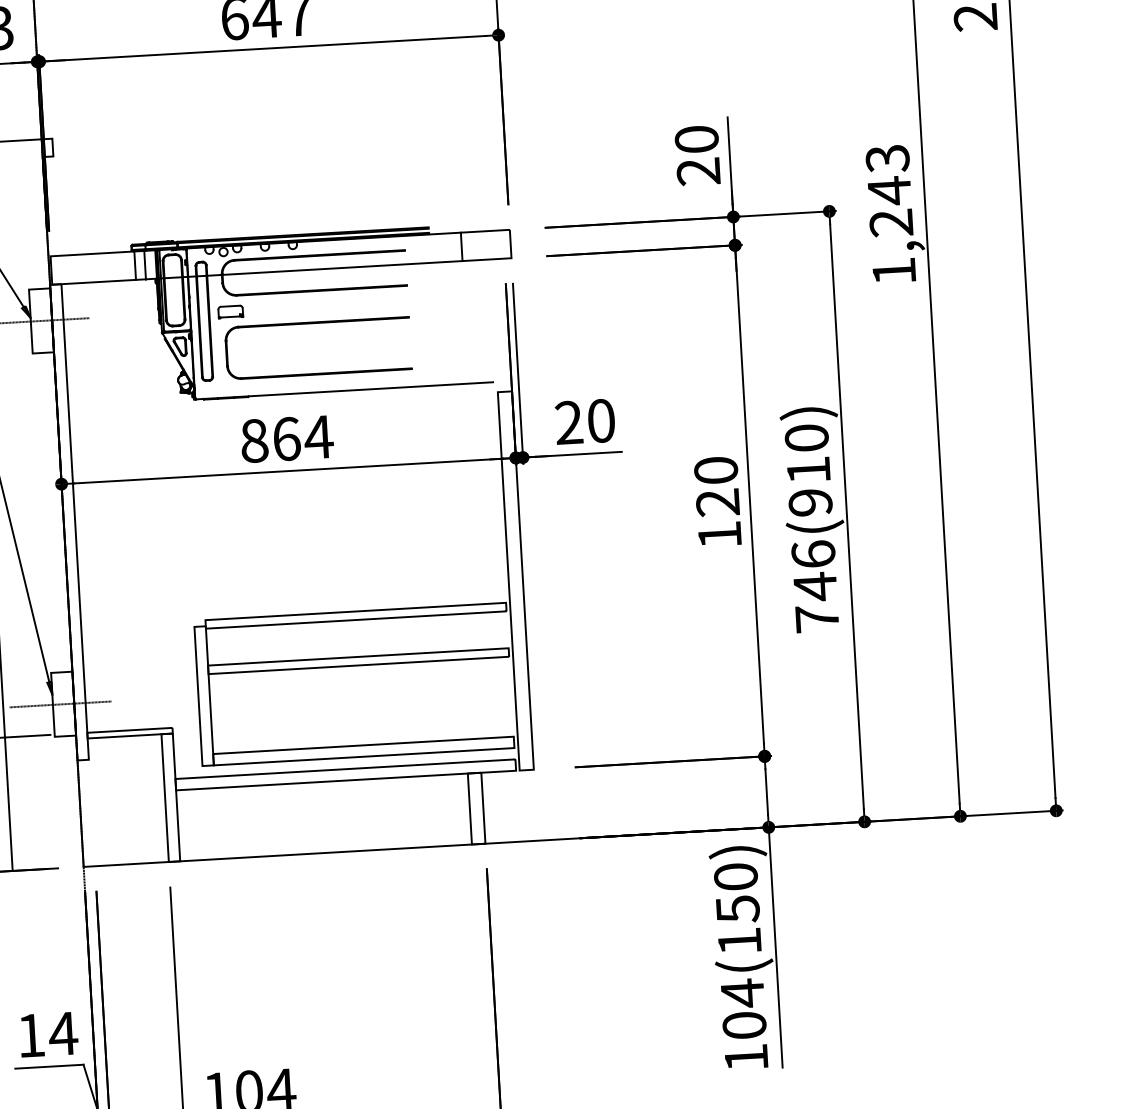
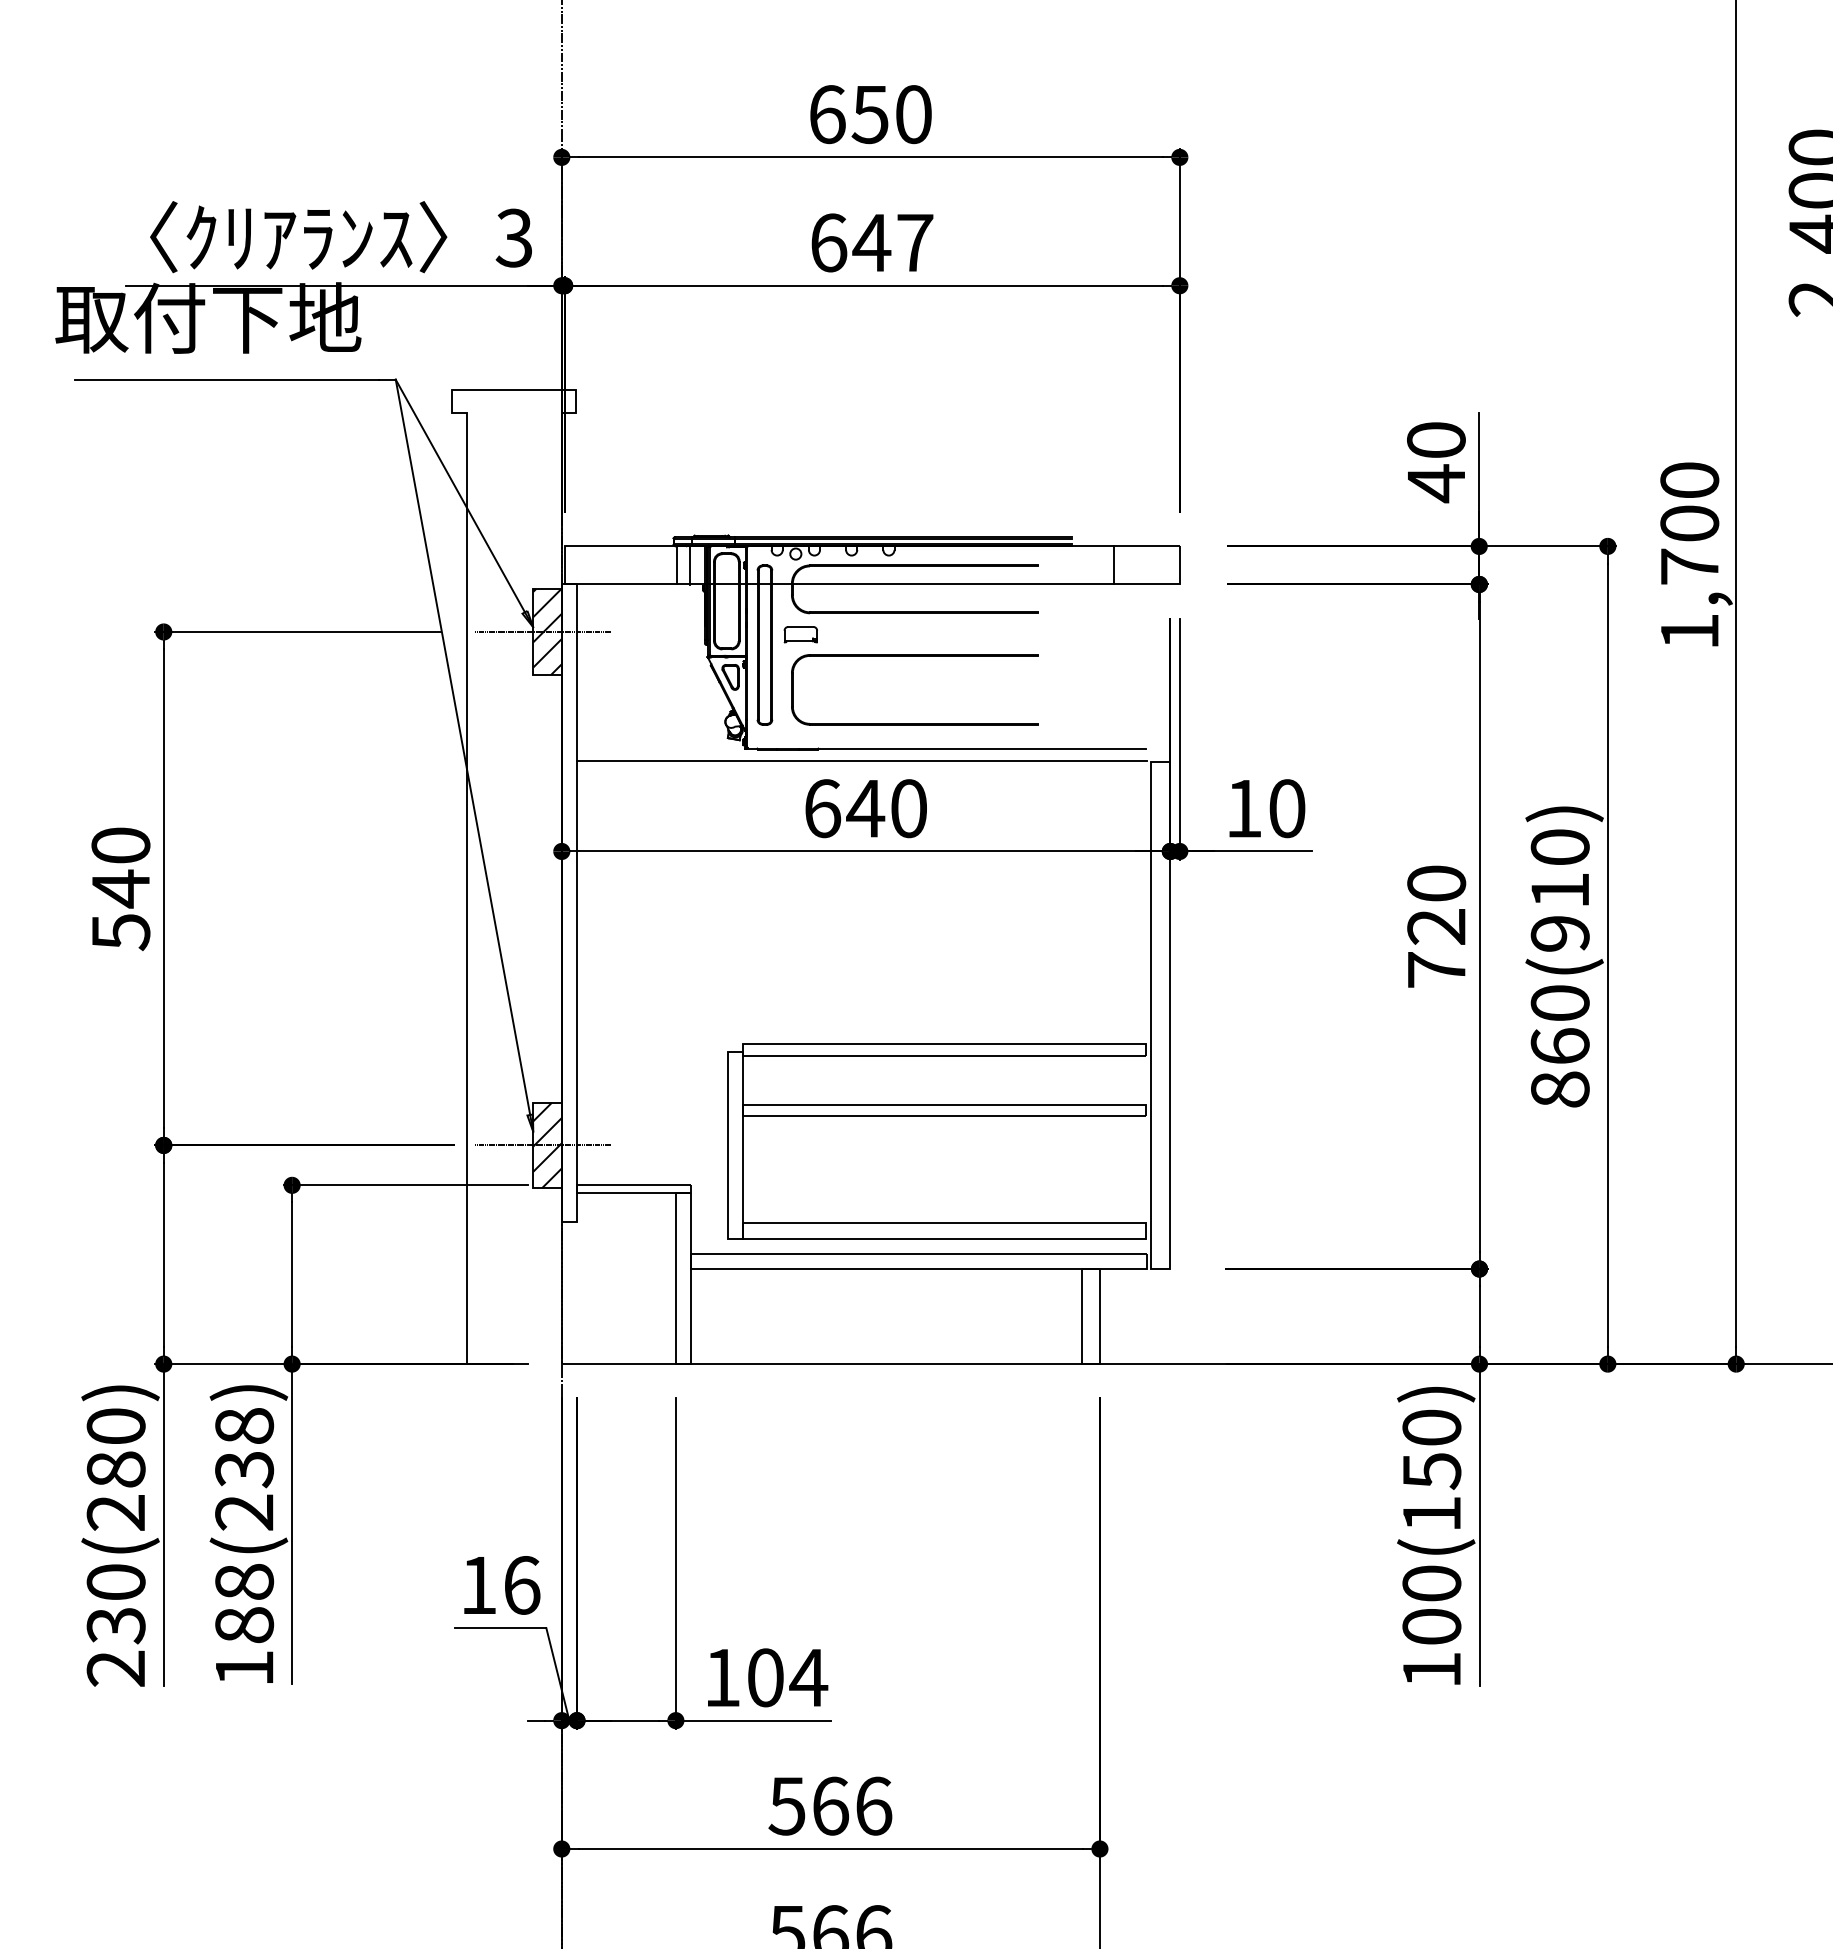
text: (698, 171) -> (1435, 483), 20 -> 40
text: (889, 190) -> (1689, 523), 1,243 -> 1,700
hatch: (41, 320) -> (547, 631), added
line: (281, 404) -> (861, 761), added
text: (568, 422) -> (1243, 808), 20 -> 10
text: (287, 438) -> (866, 808), 864 -> 640
text: (719, 534) -> (1436, 969), 120 -> 720
text: (814, 586) -> (1559, 1046), 746(910) -> 860(910)
hatch: (63, 704) -> (547, 1145), added
text: (742, 993) -> (1431, 1583), 104(150) -> 100(150)
text: (63, 1033) -> (521, 1585), 14 -> 16

